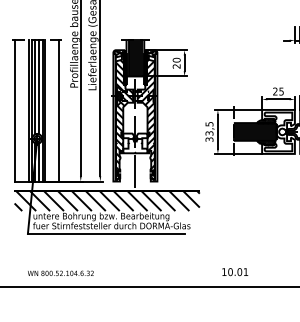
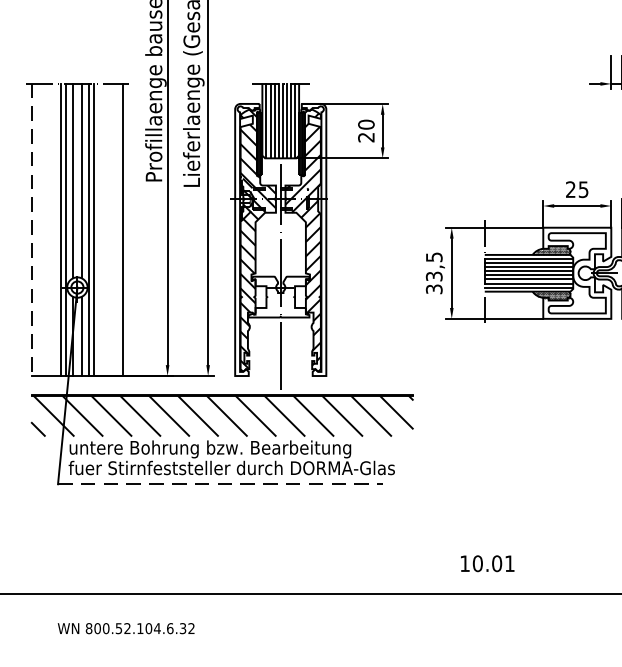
line: (15, 110) -> (32, 228), solid -> dashed
line: (106, 233) -> (220, 483), solid -> dashed
text: (60, 272) -> (125, 626), moved

